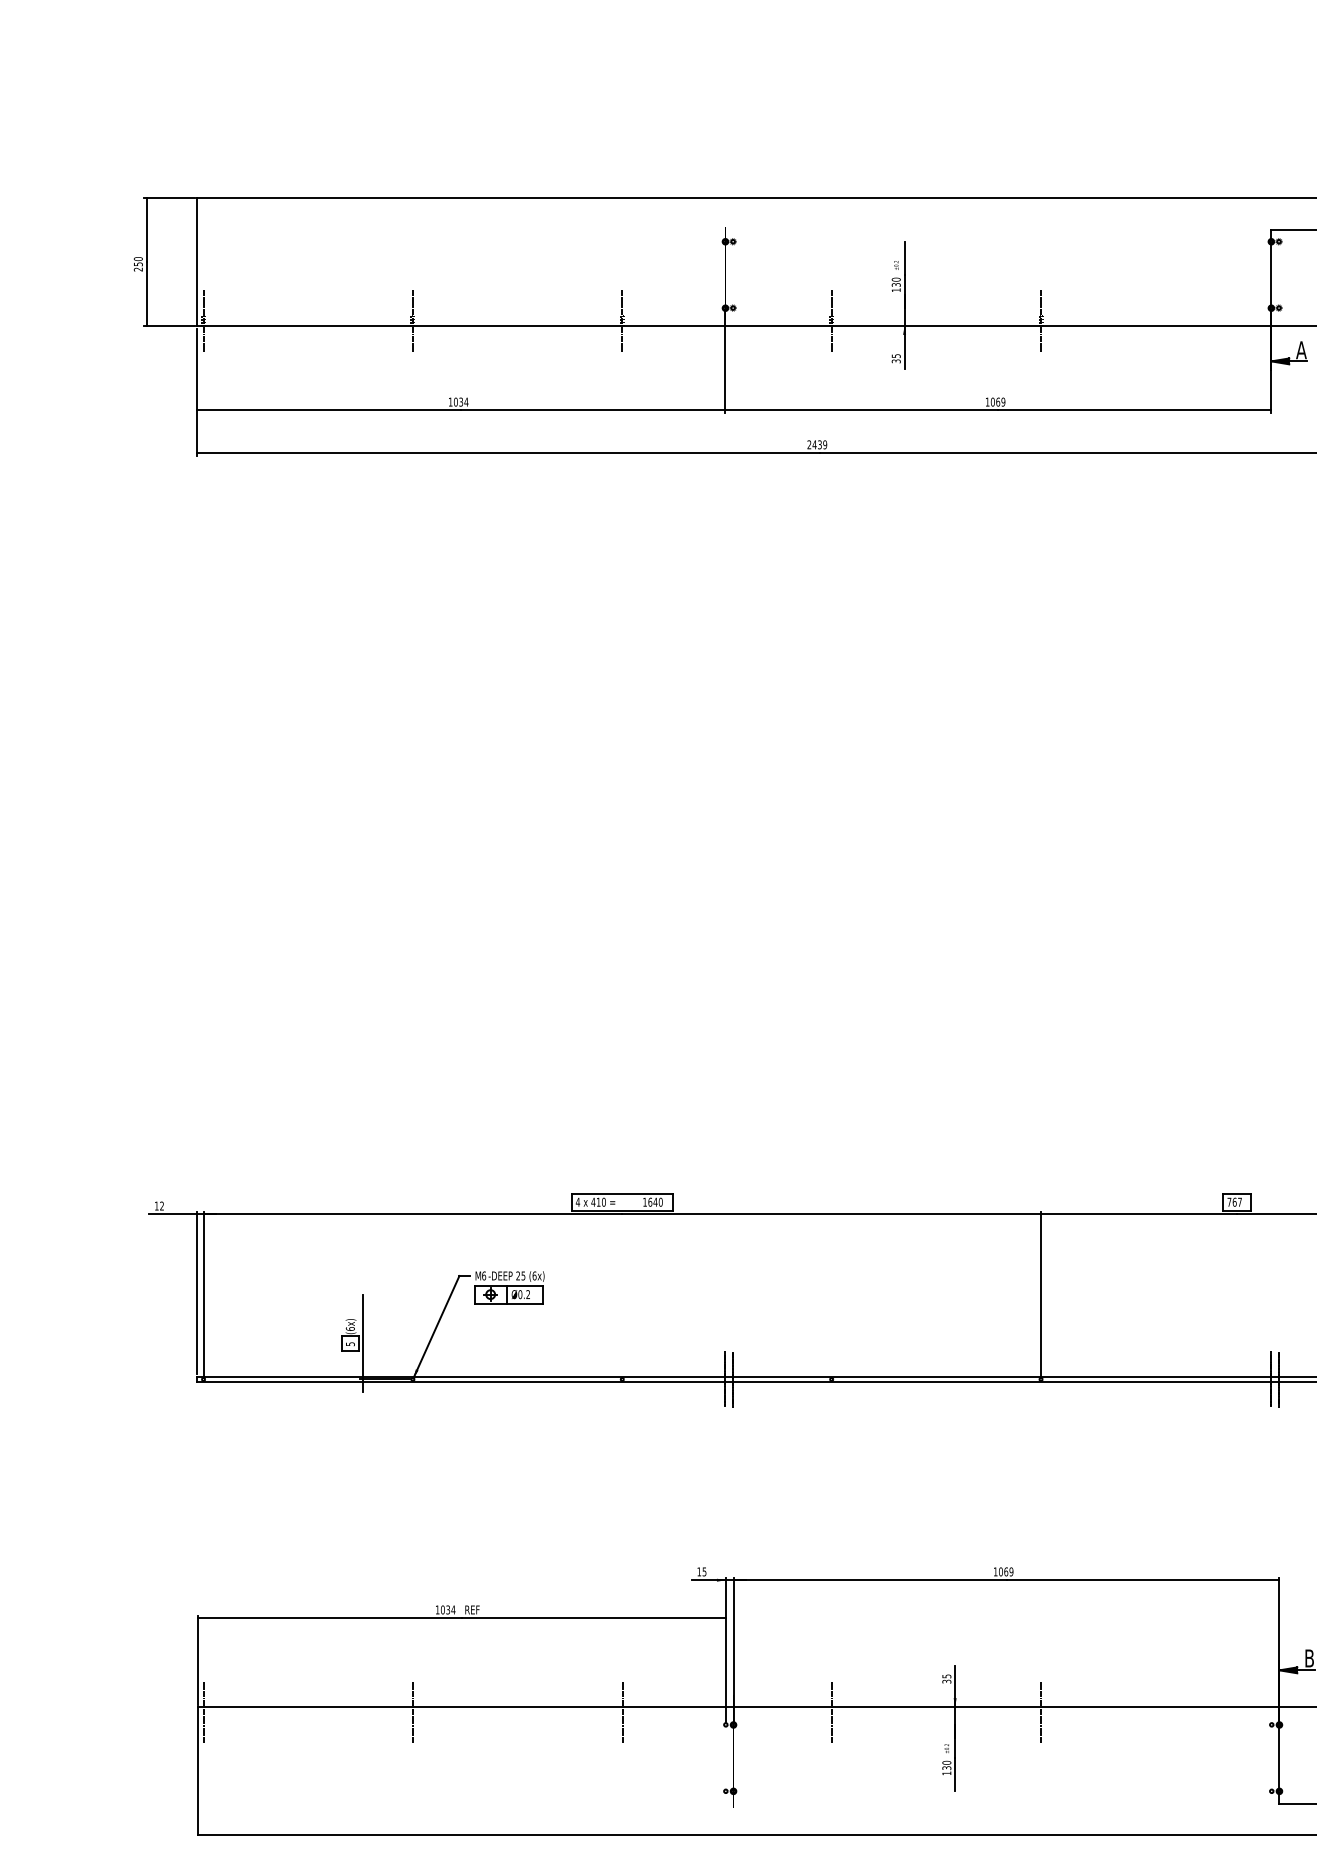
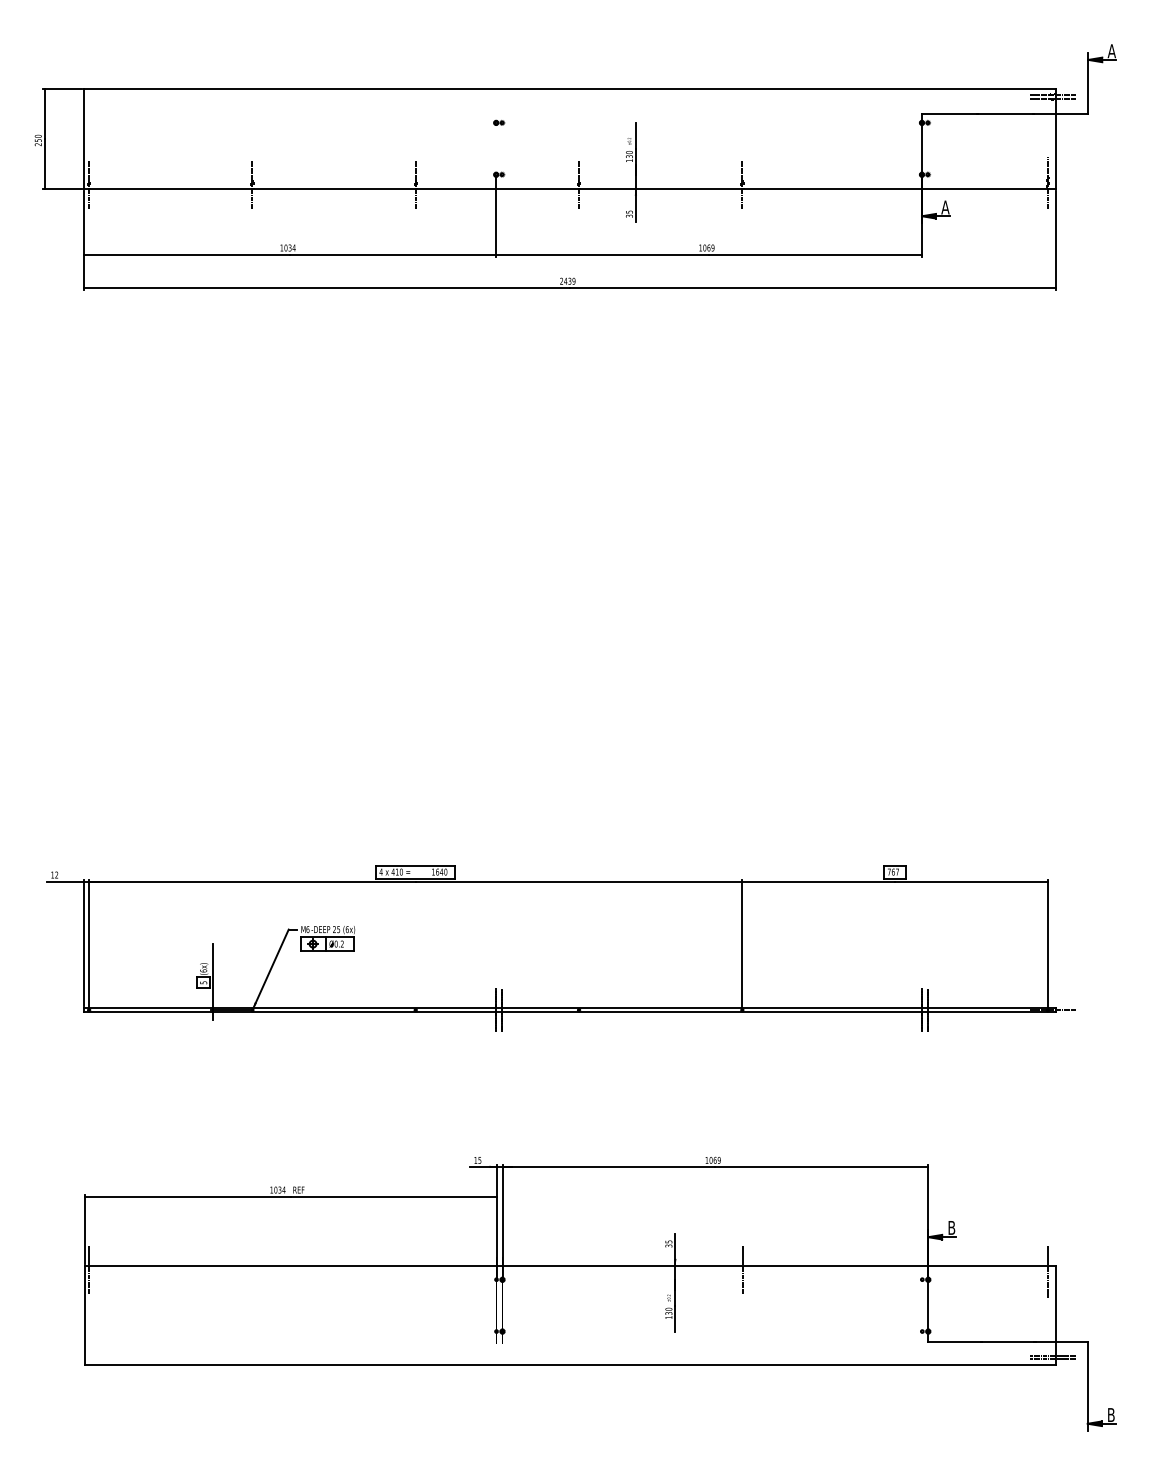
line: (413, 1711) -> (252, 1269), removed
line: (623, 1711) -> (416, 1269), removed
line: (832, 1711) -> (579, 1269), removed

